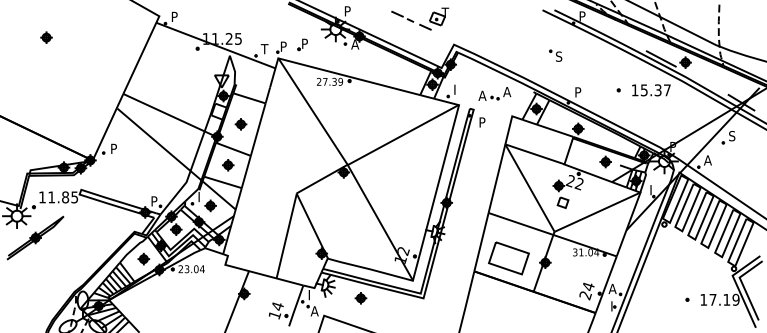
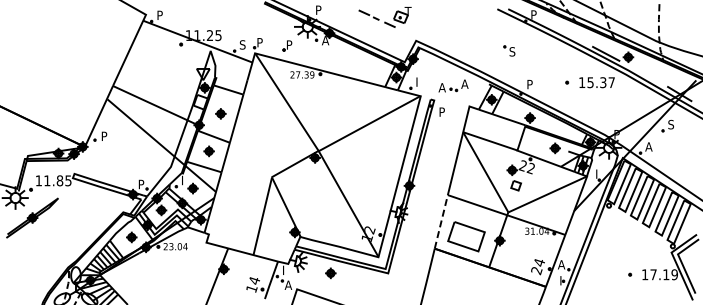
part: (46, 37) -> (42, 34), removed
part: (302, 44) -> (287, 45), moved
text: (264, 48) -> (242, 44), T -> S
line: (481, 241) -> (441, 221), solid -> dashed

